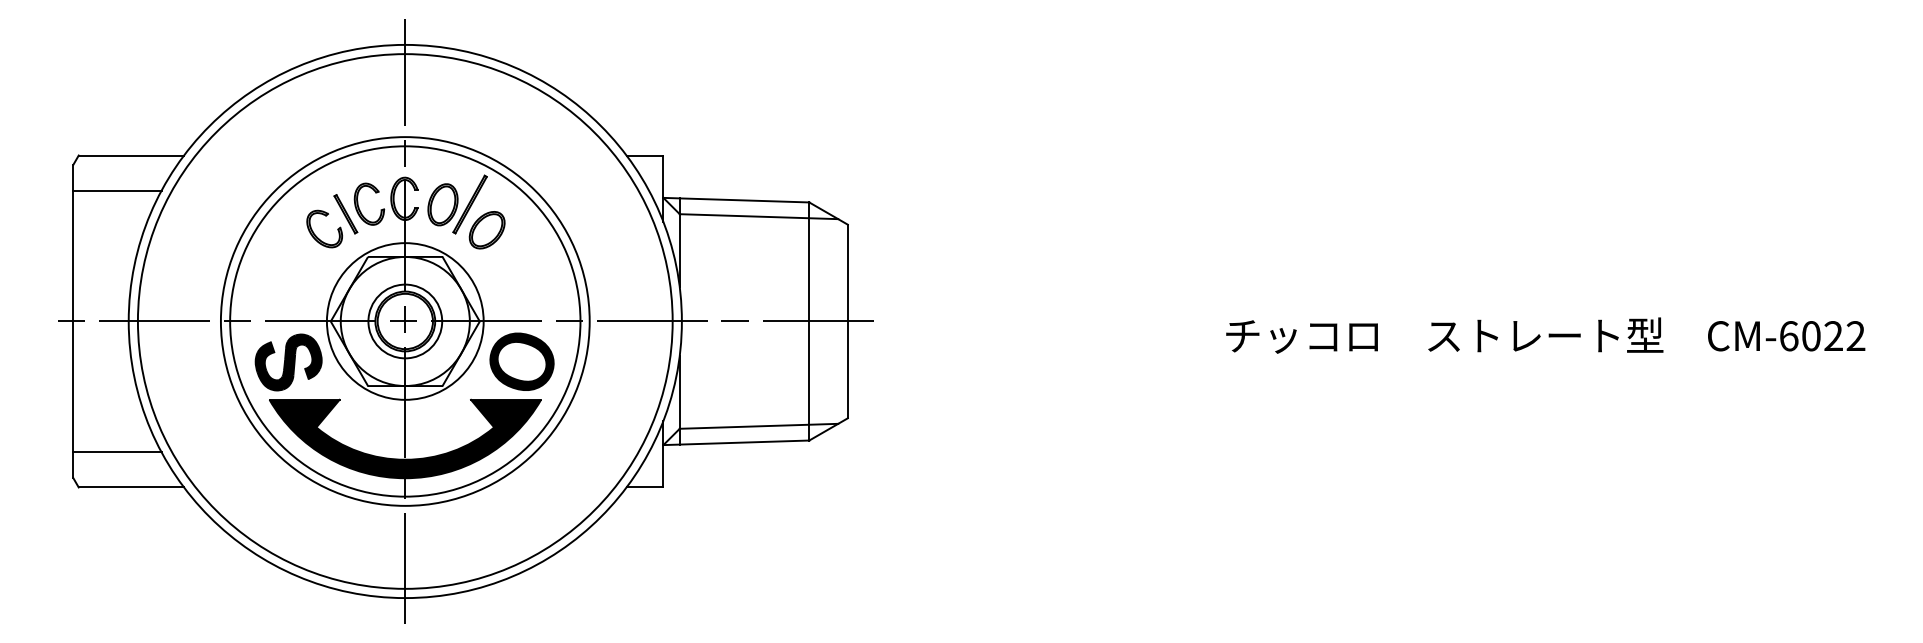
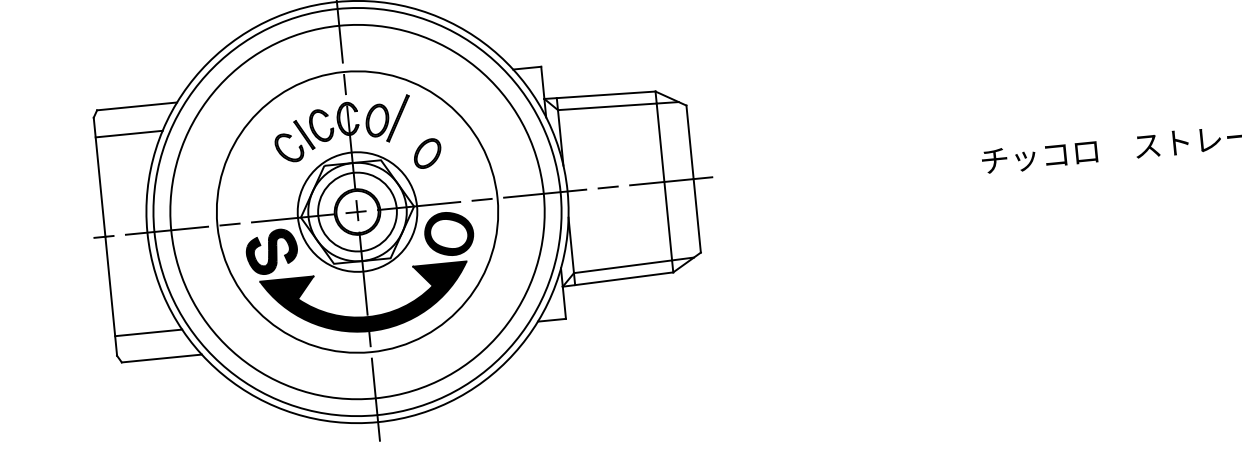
part: (486, 230) -> (427, 153), moved
circle: (405, 321) -> (357, 212), size x1.4
circle: (405, 321) -> (357, 212), size x1.4

